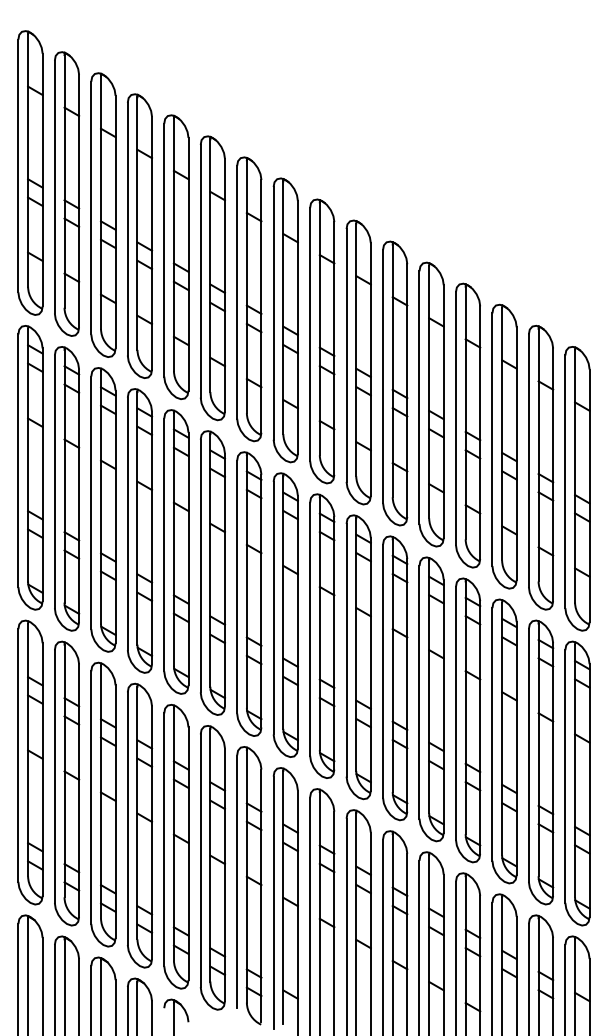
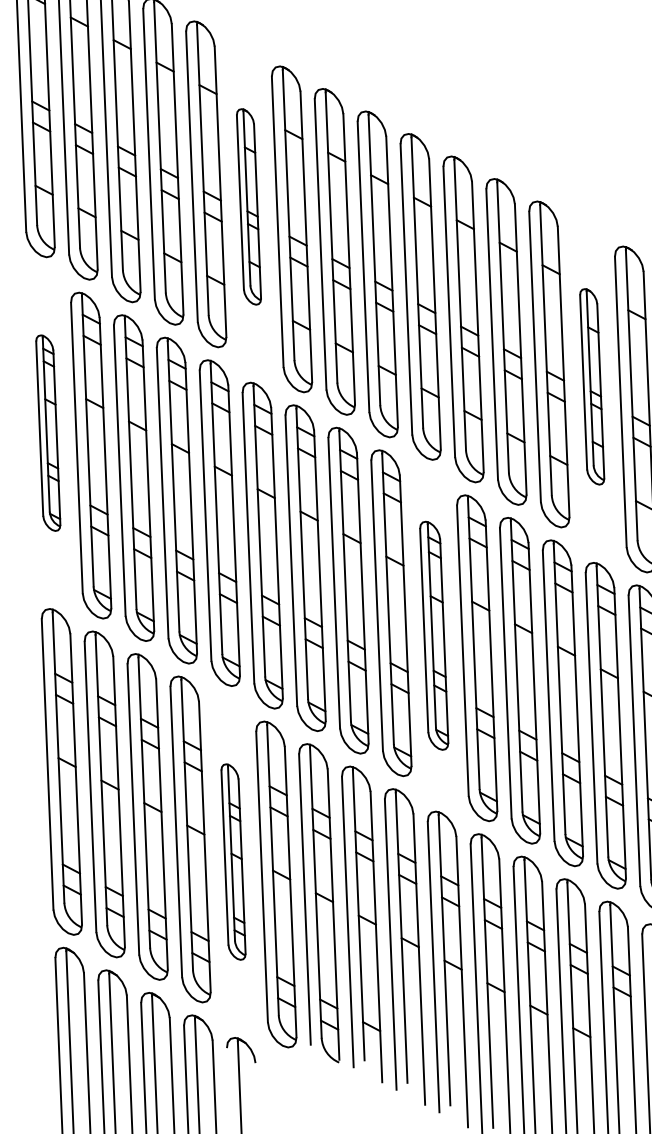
part: (212, 278) -> (248, 207), size x0.6
part: (504, 446) -> (592, 386), size x0.6
part: (30, 467) -> (48, 432), size x0.6
part: (358, 657) -> (434, 636), size x0.7
part: (176, 846) -> (233, 861), size x0.6

